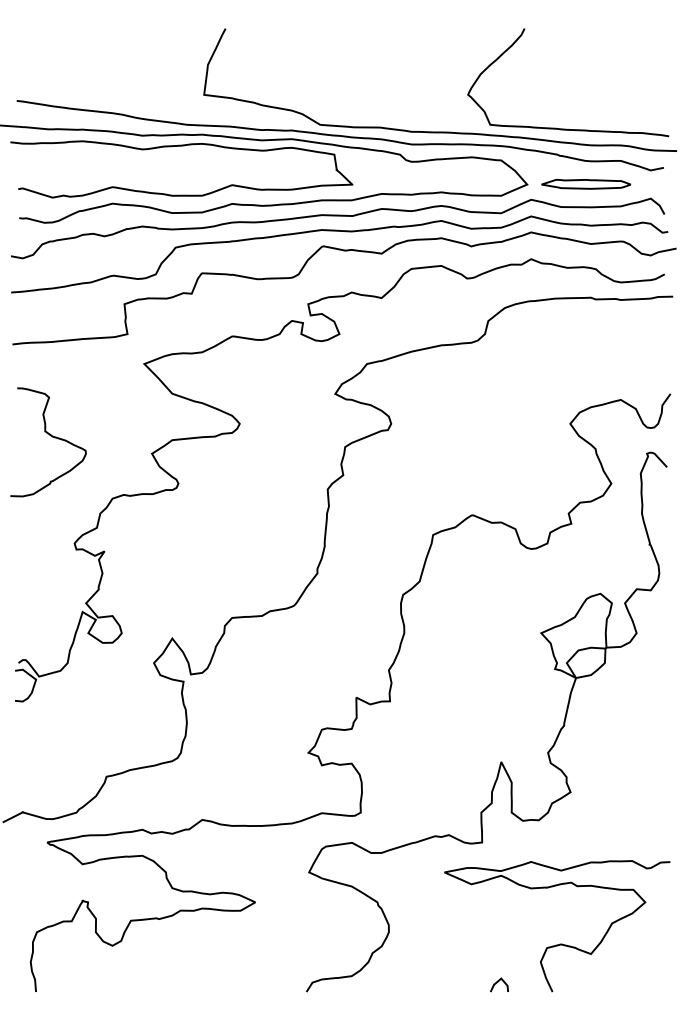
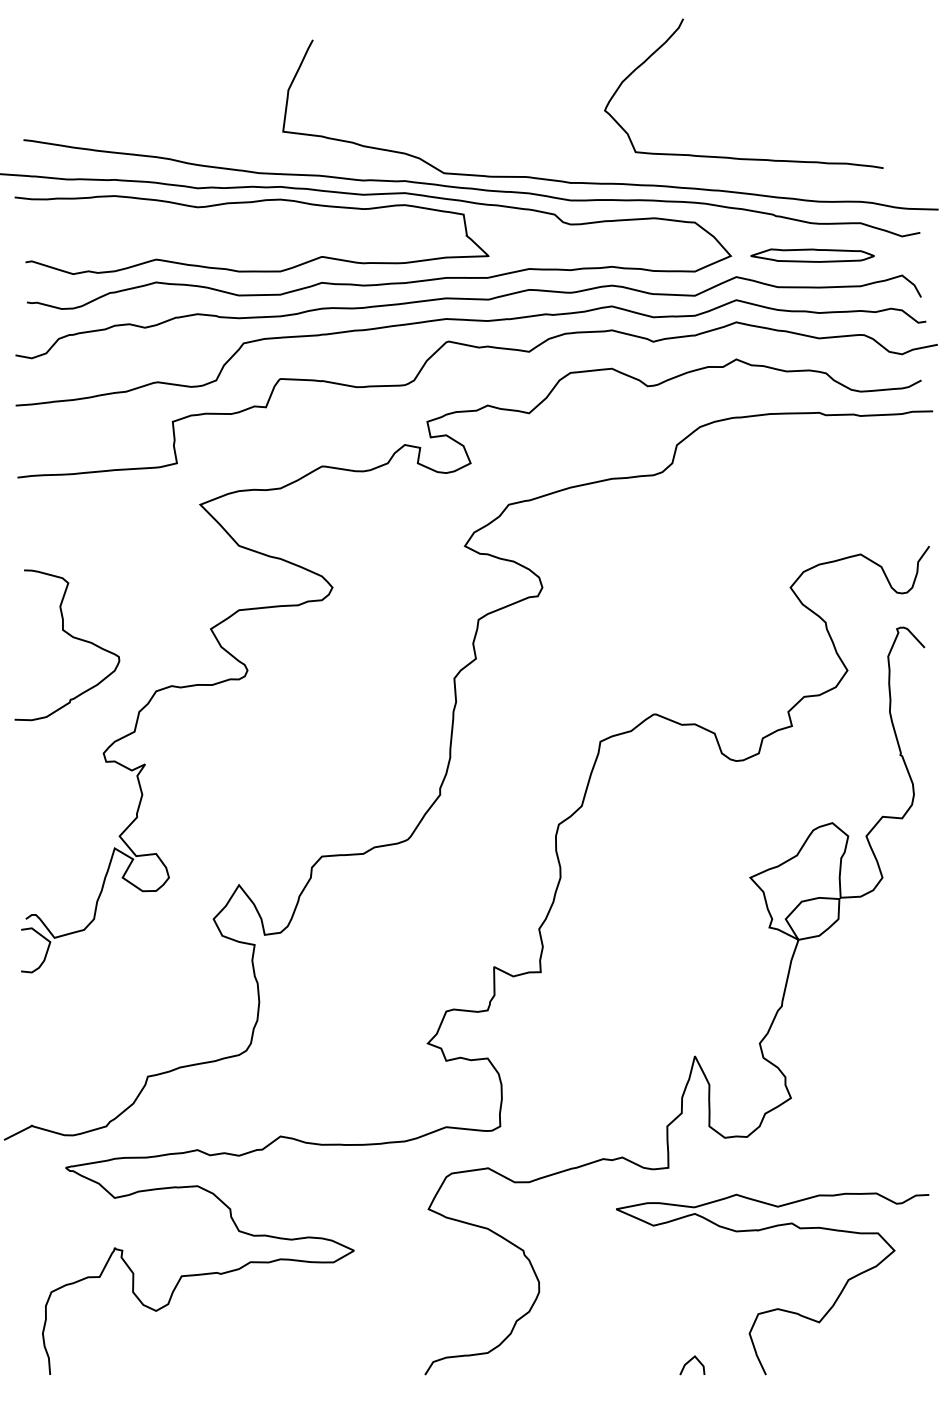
curve: (563, 128) -> (737, 157), moved
curve: (51, 436) -> (71, 637), moved

